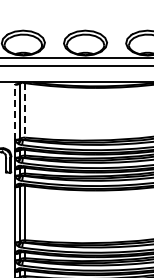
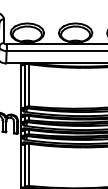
line: (25, 110) -> (29, 85), dashed -> solid
line: (14, 112) -> (20, 86), dashed -> solid

